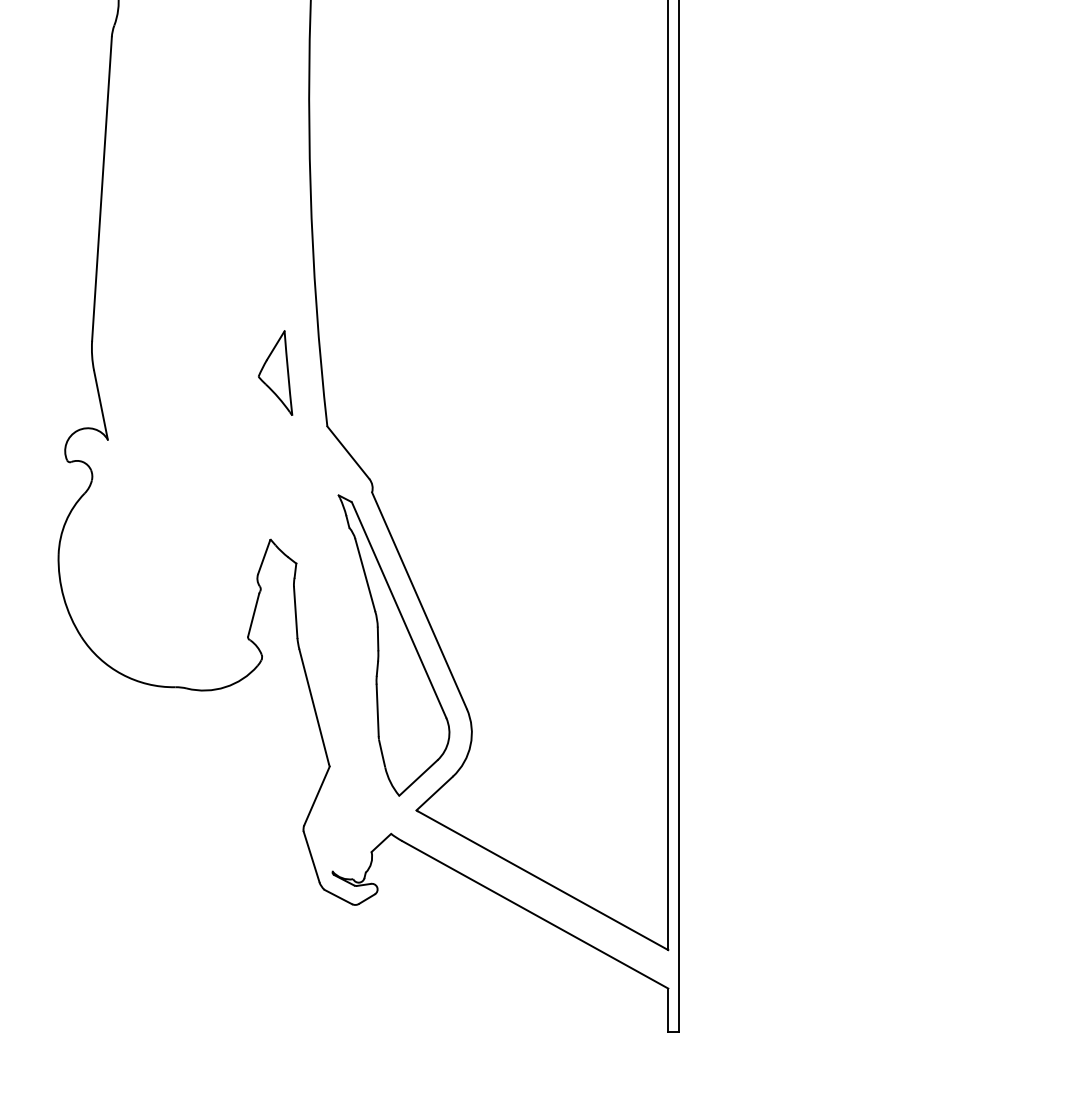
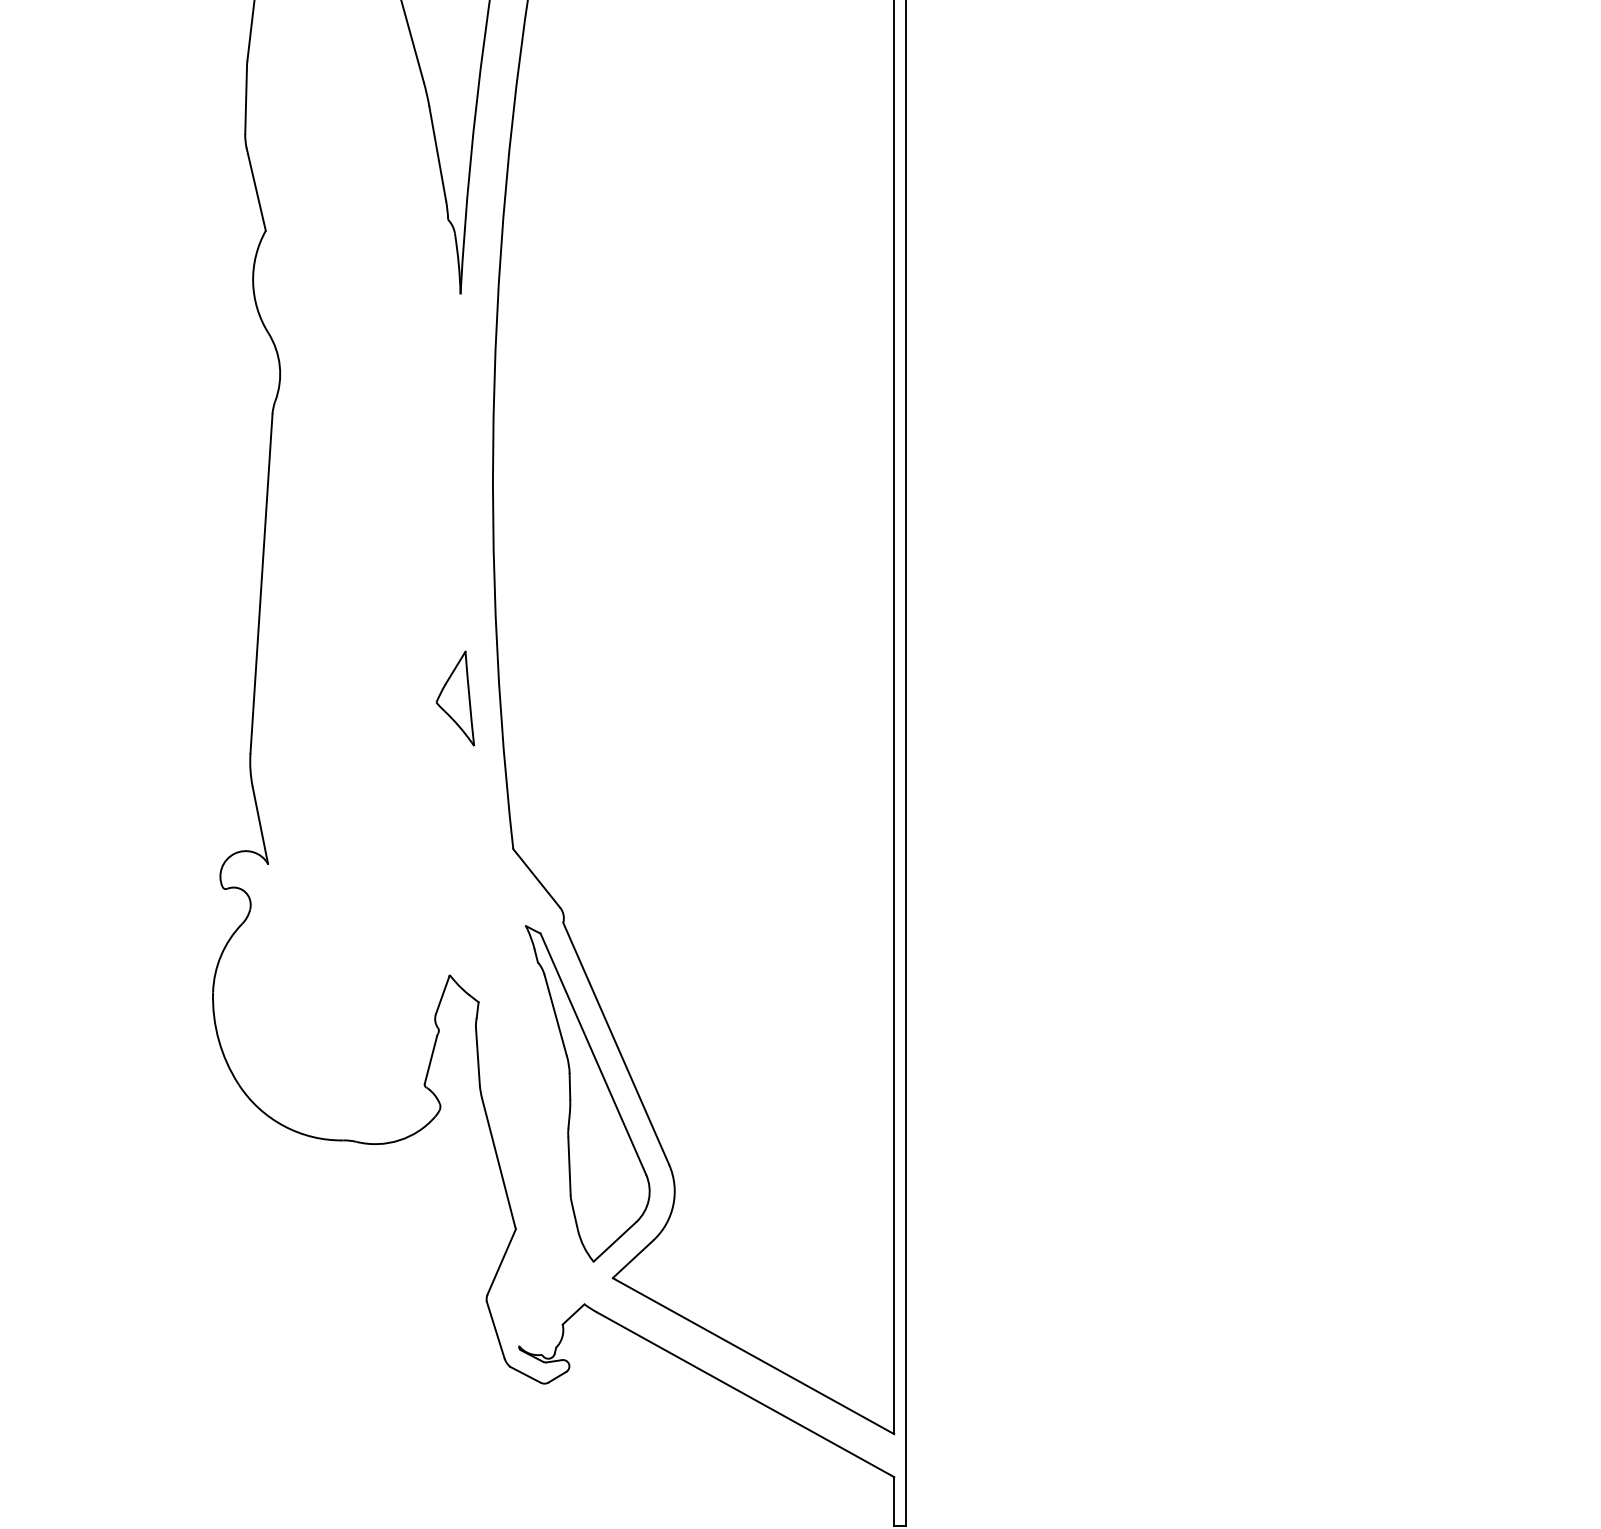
part: (274, 373) -> (454, 698), moved

